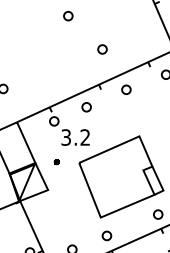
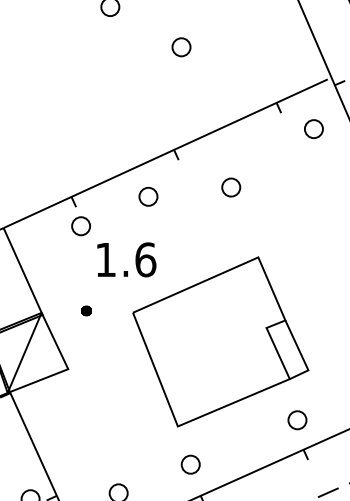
part: (102, 49) -> (181, 47), moved
part: (126, 89) -> (231, 186), moved
text: (75, 137) -> (125, 259), 3.2 -> 1.6

